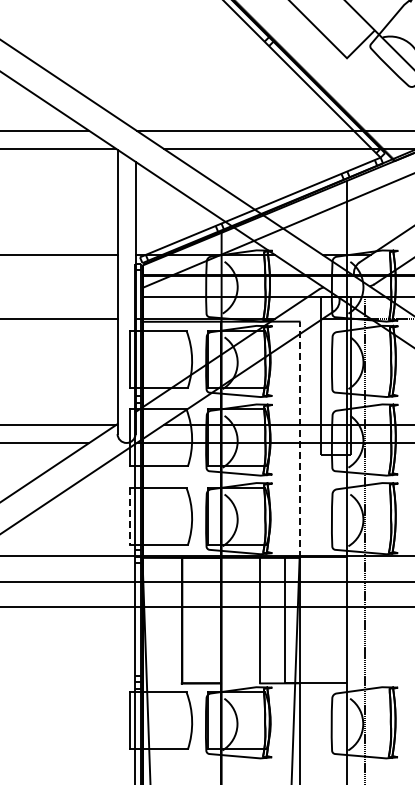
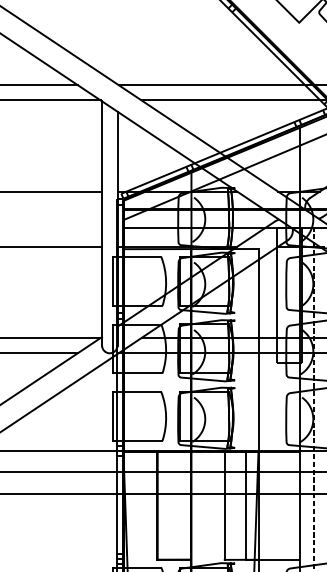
line: (299, 439) -> (258, 350), dashed -> solid
line: (129, 517) -> (112, 417), dashed -> solid

